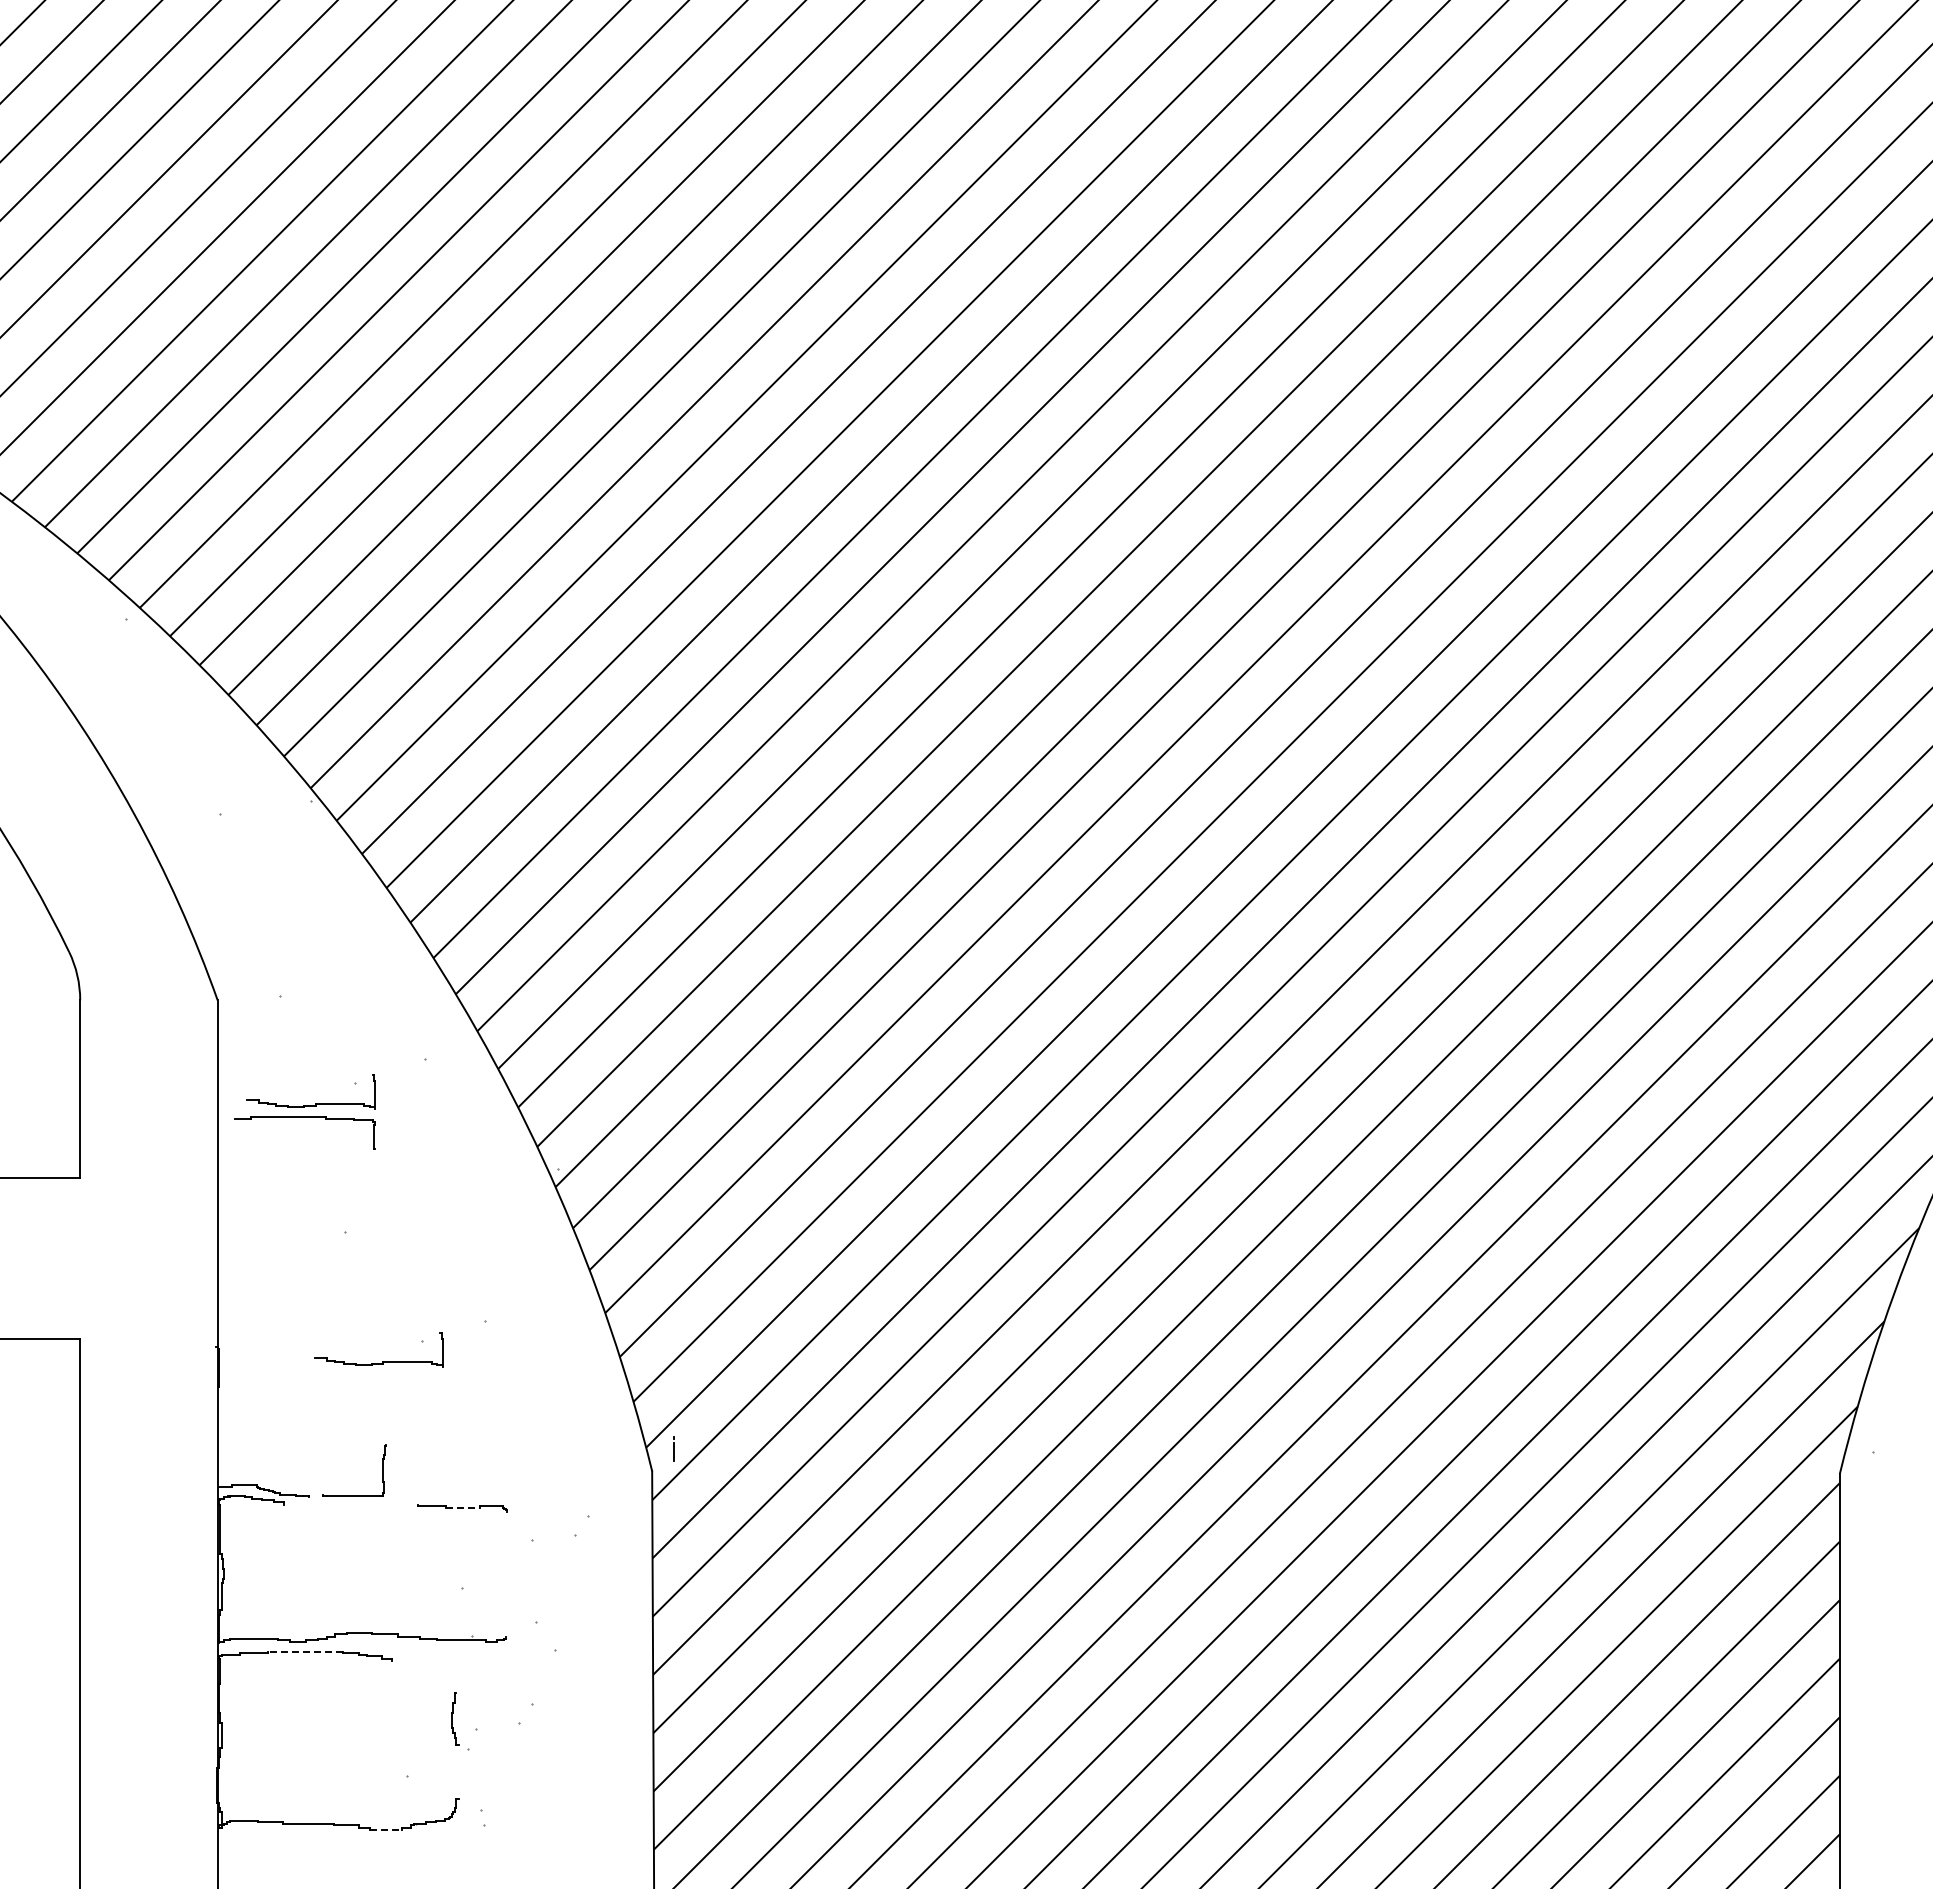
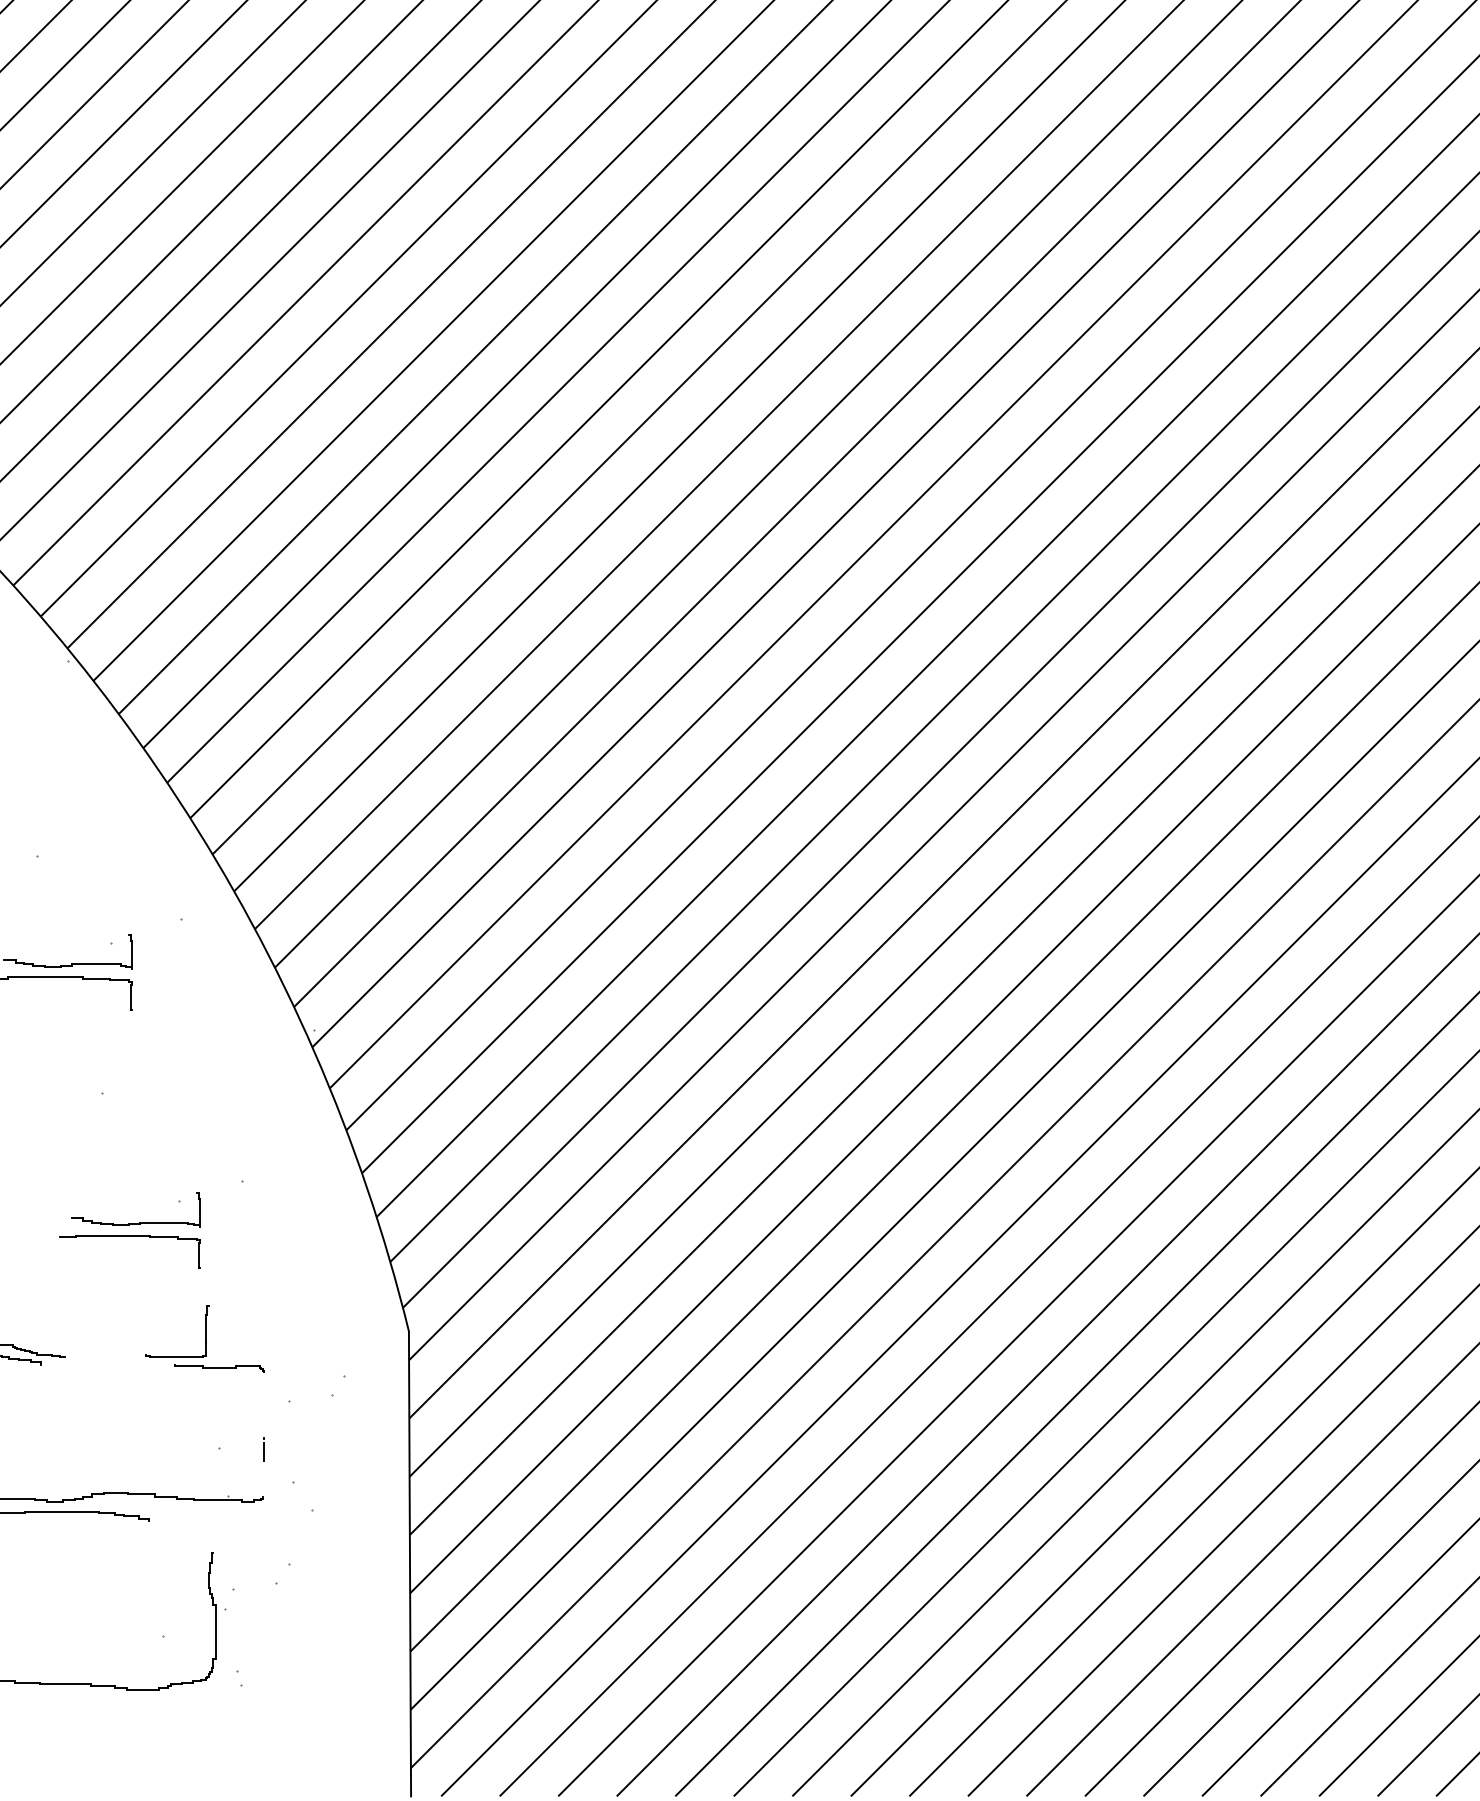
part: (372, 1375) -> (129, 1235), added
line: (673, 1448) -> (263, 1448), moved
part: (354, 1495) -> (177, 1355), moved
line: (462, 1507) -> (219, 1367), dashed -> solid
line: (304, 1651) -> (61, 1511), dashed -> solid
line: (459, 1772) -> (216, 1632), added
line: (386, 1829) -> (143, 1689), dashed -> solid

